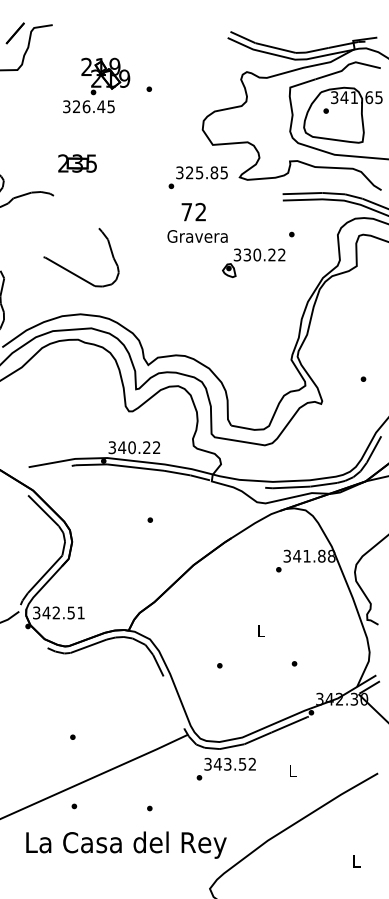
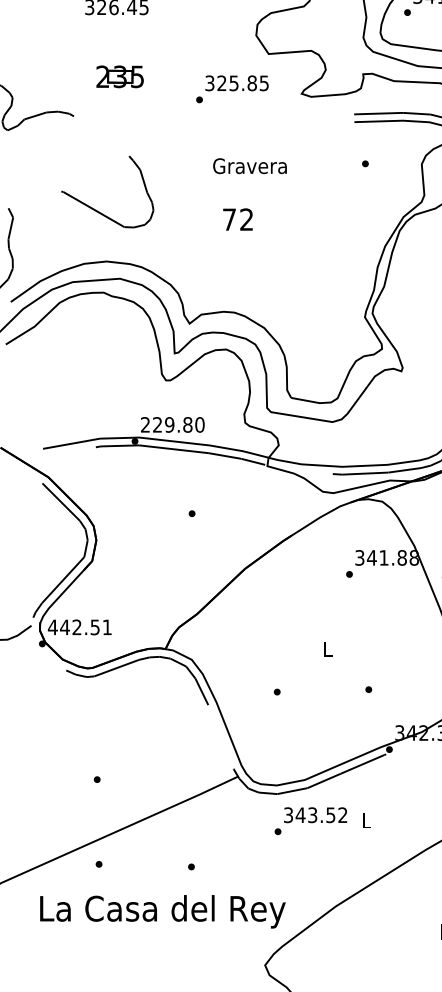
part: (77, 163) -> (120, 76), moved
text: (197, 177) -> (231, 89), moved
text: (193, 212) -> (237, 220), moved
part: (253, 263) -> (318, 199), removed
text: (134, 447) -> (172, 424), 340.22 -> 229.80
text: (36, 612) -> (52, 626), 342.51 -> 442.51
text: (225, 768) -> (309, 820), moved

